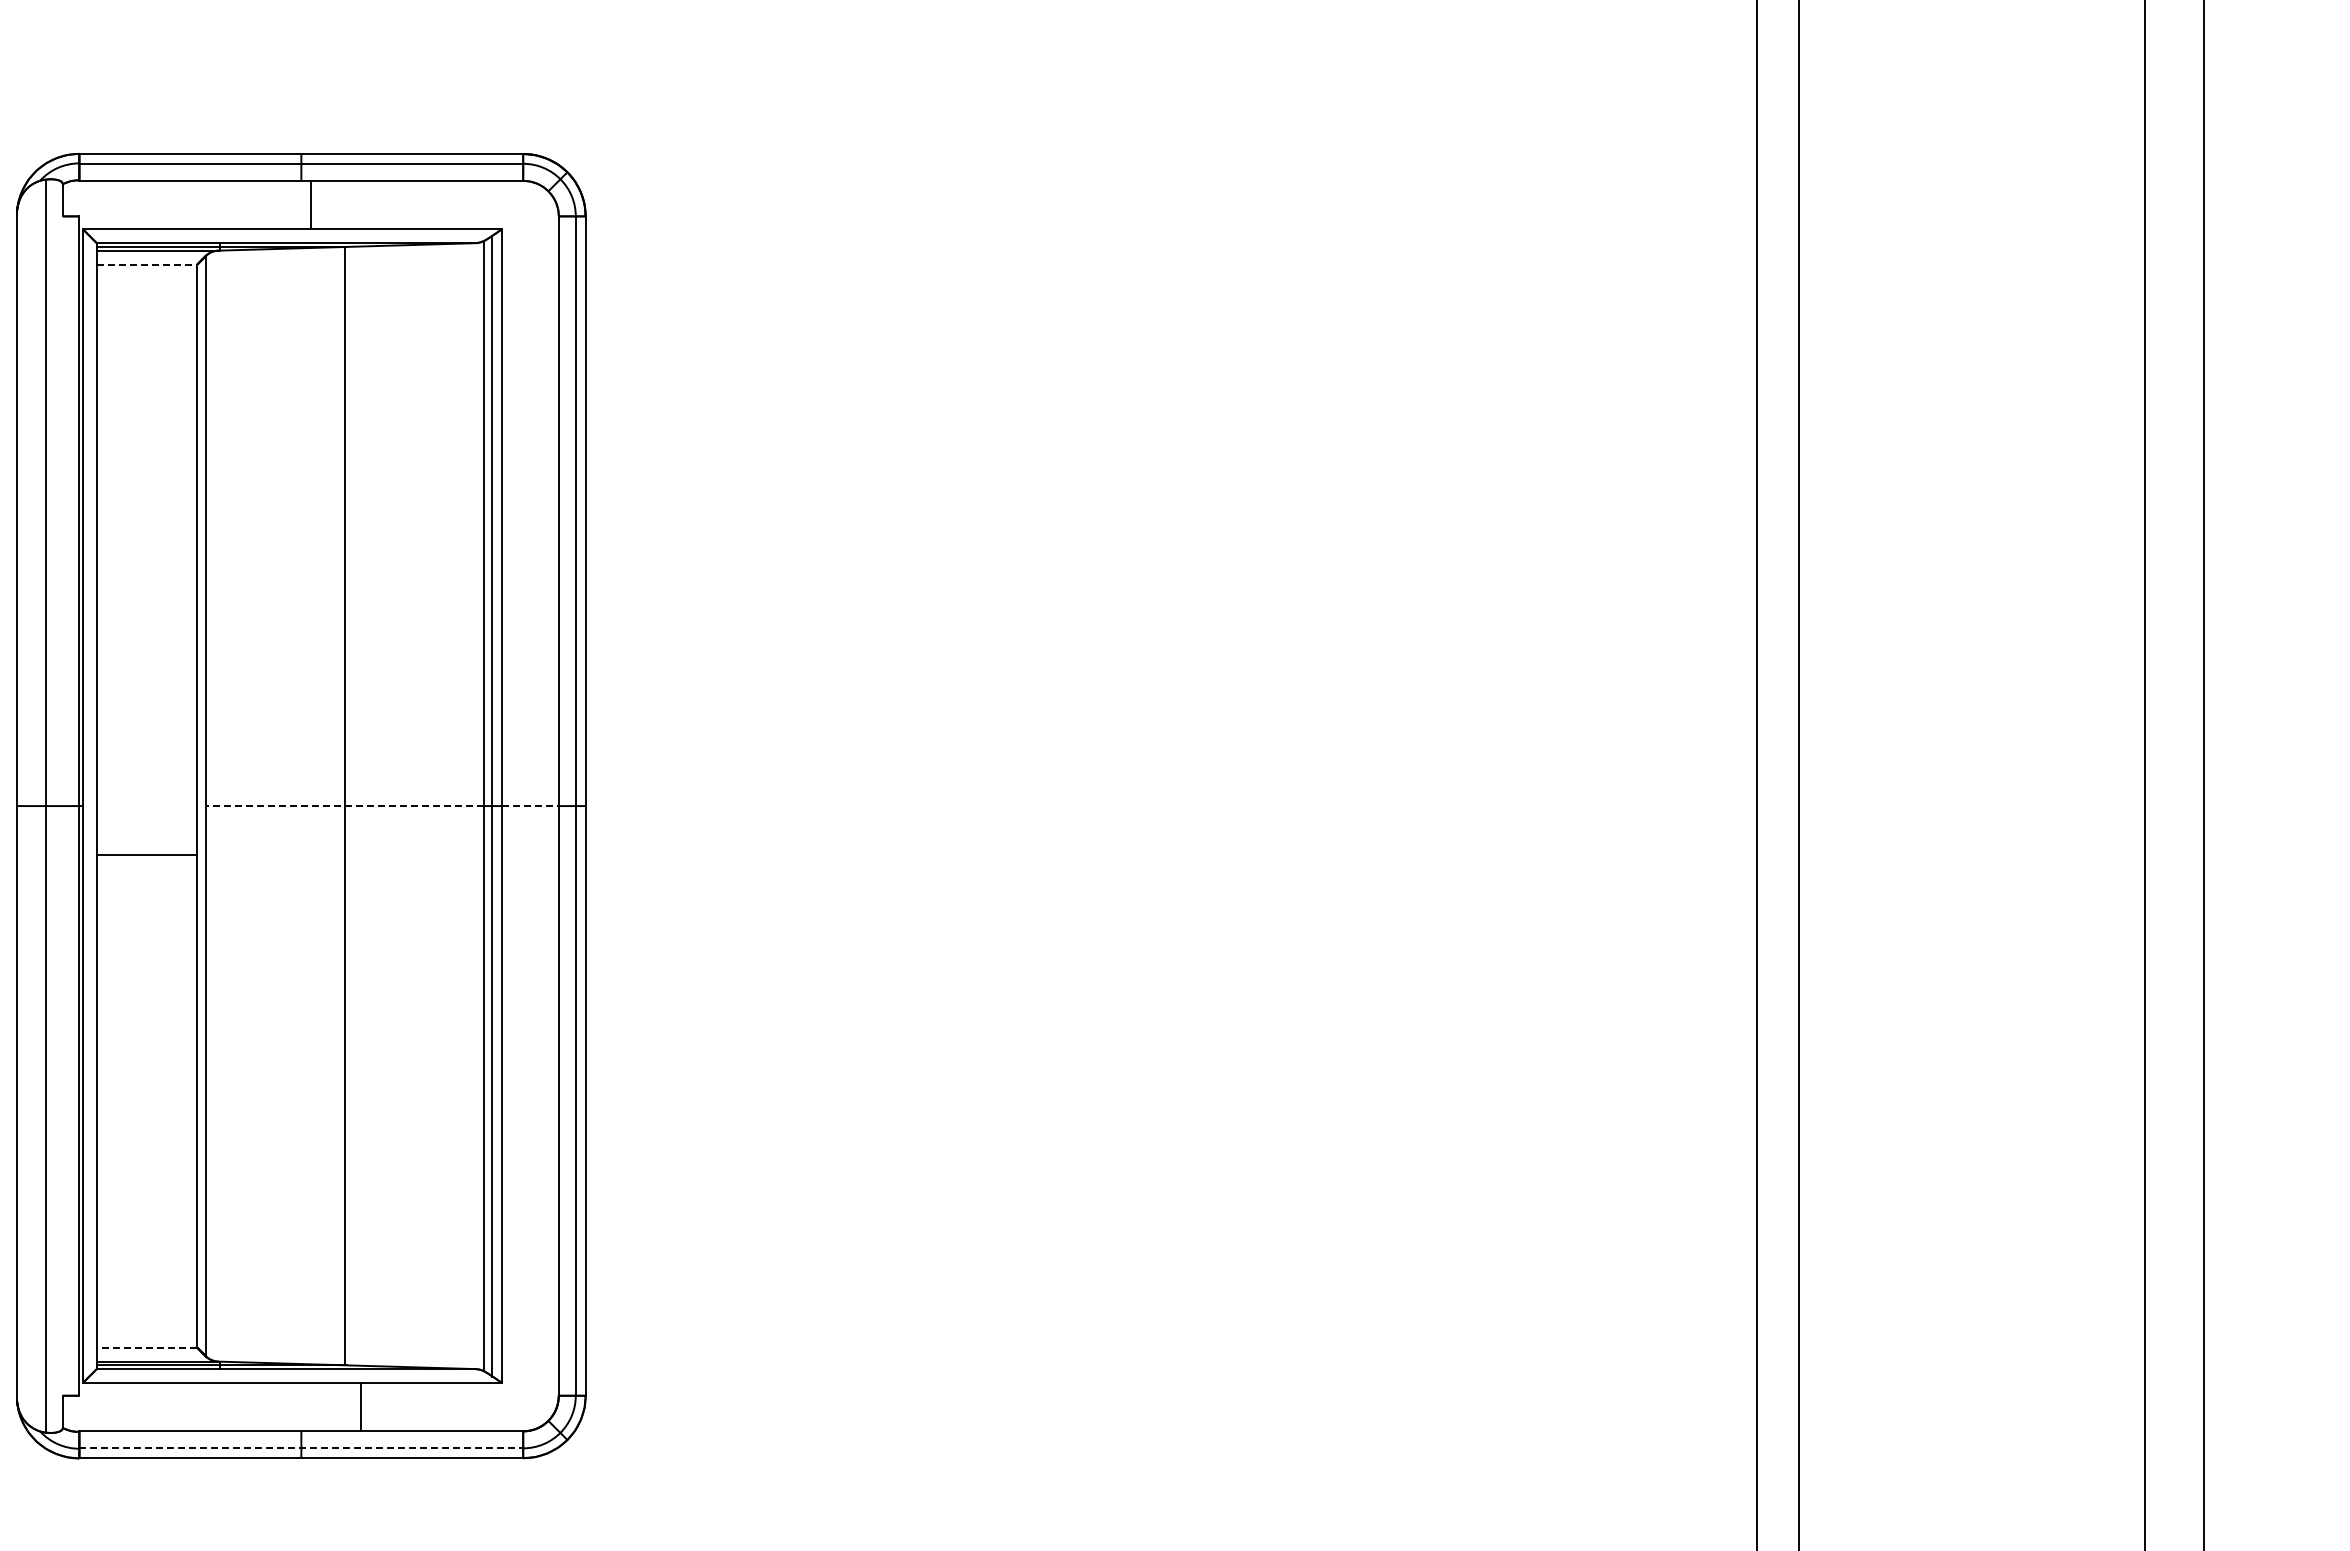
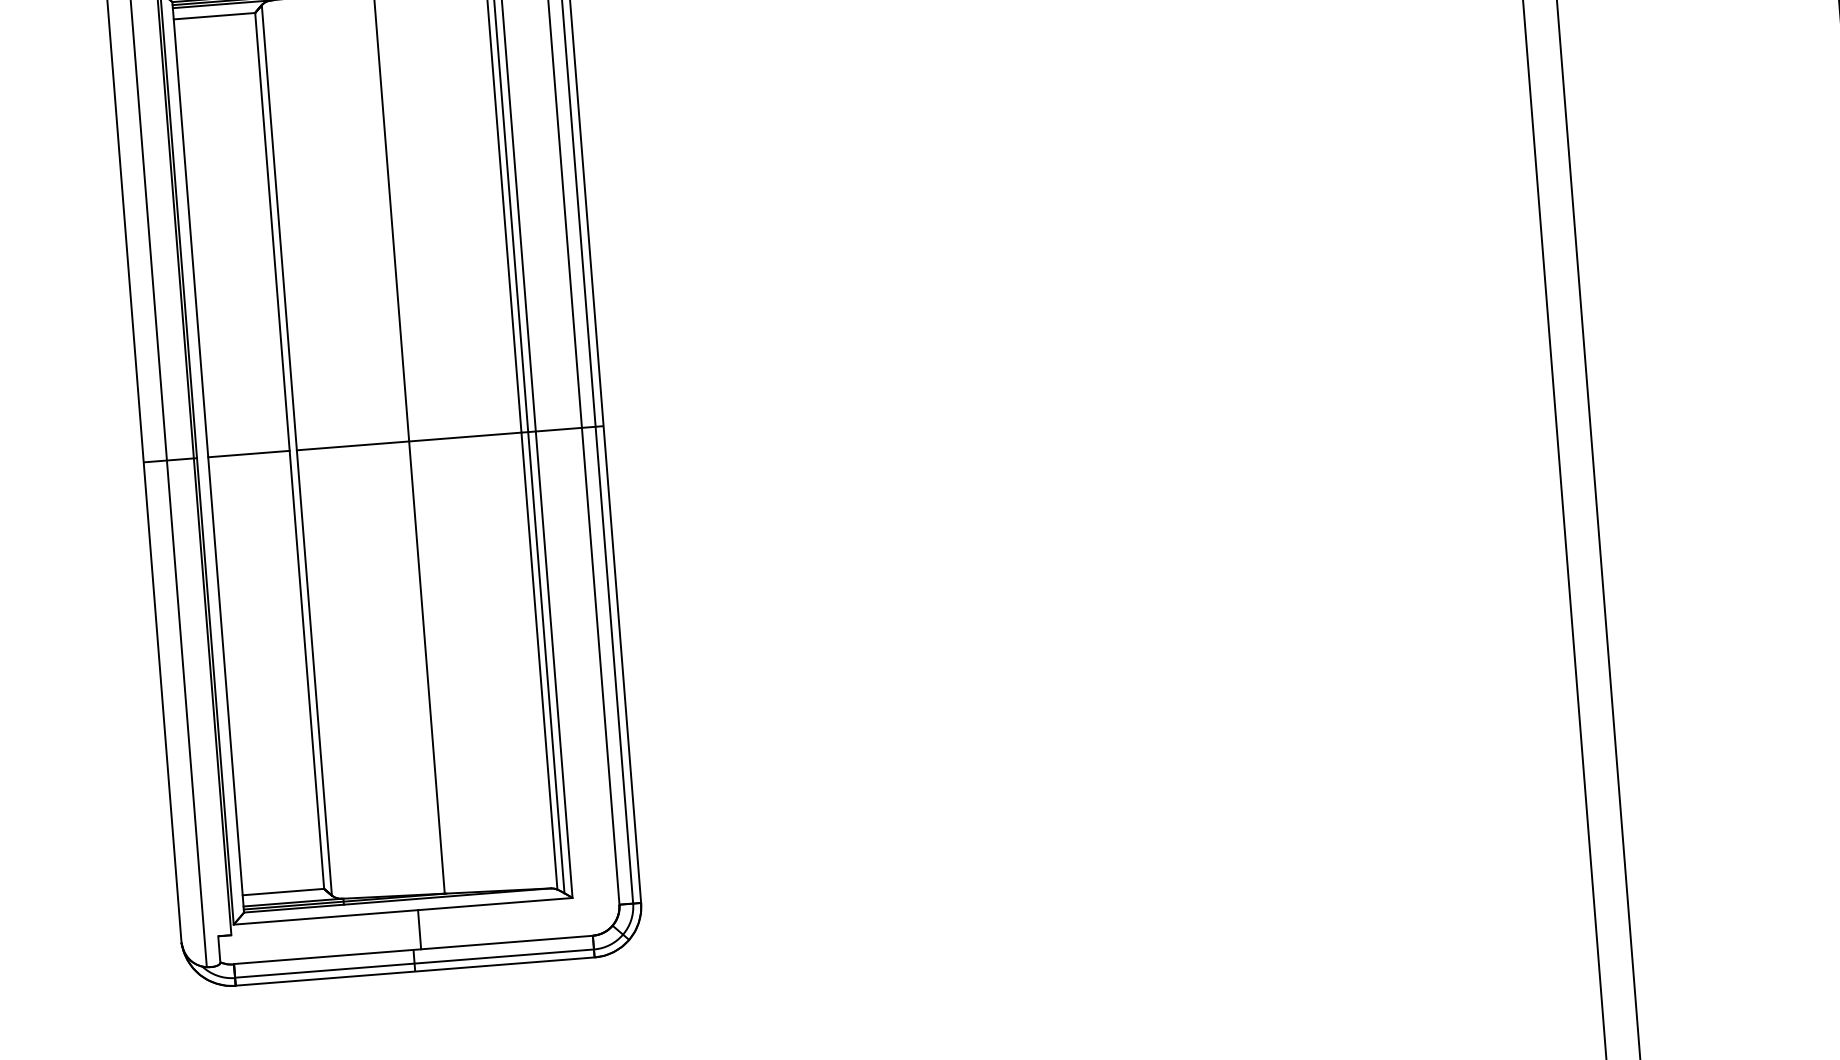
line: (147, 264) -> (214, 16), dashed -> solid
line: (345, 806) -> (409, 441), dashed -> solid
line: (530, 806) -> (559, 430), dashed -> solid
line: (146, 855) -> (248, 454), moved
line: (146, 1347) -> (282, 891), dashed -> solid
line: (360, 1406) -> (419, 929), moved
line: (301, 1448) -> (414, 963), dashed -> solid

